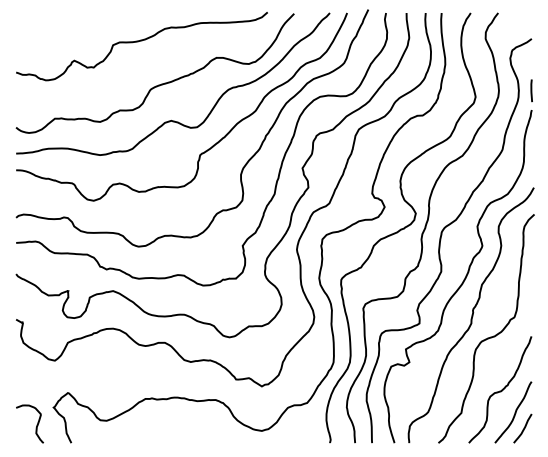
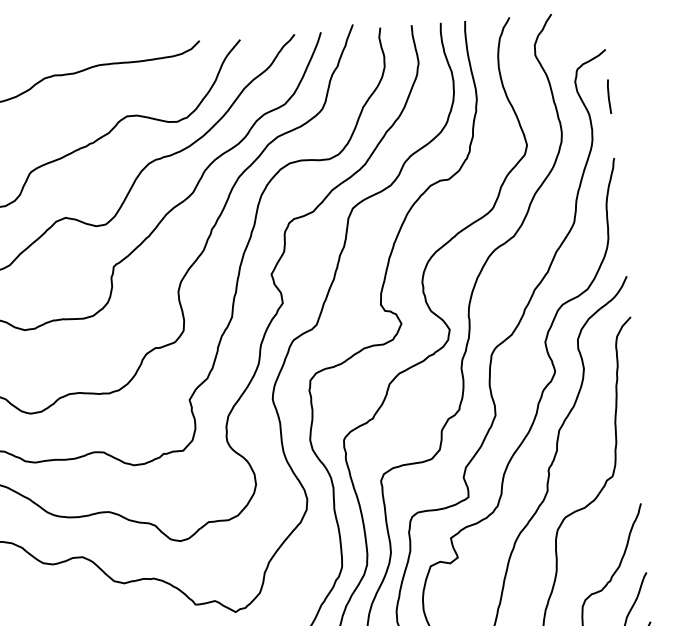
line: (531, 90) -> (608, 96), moved

